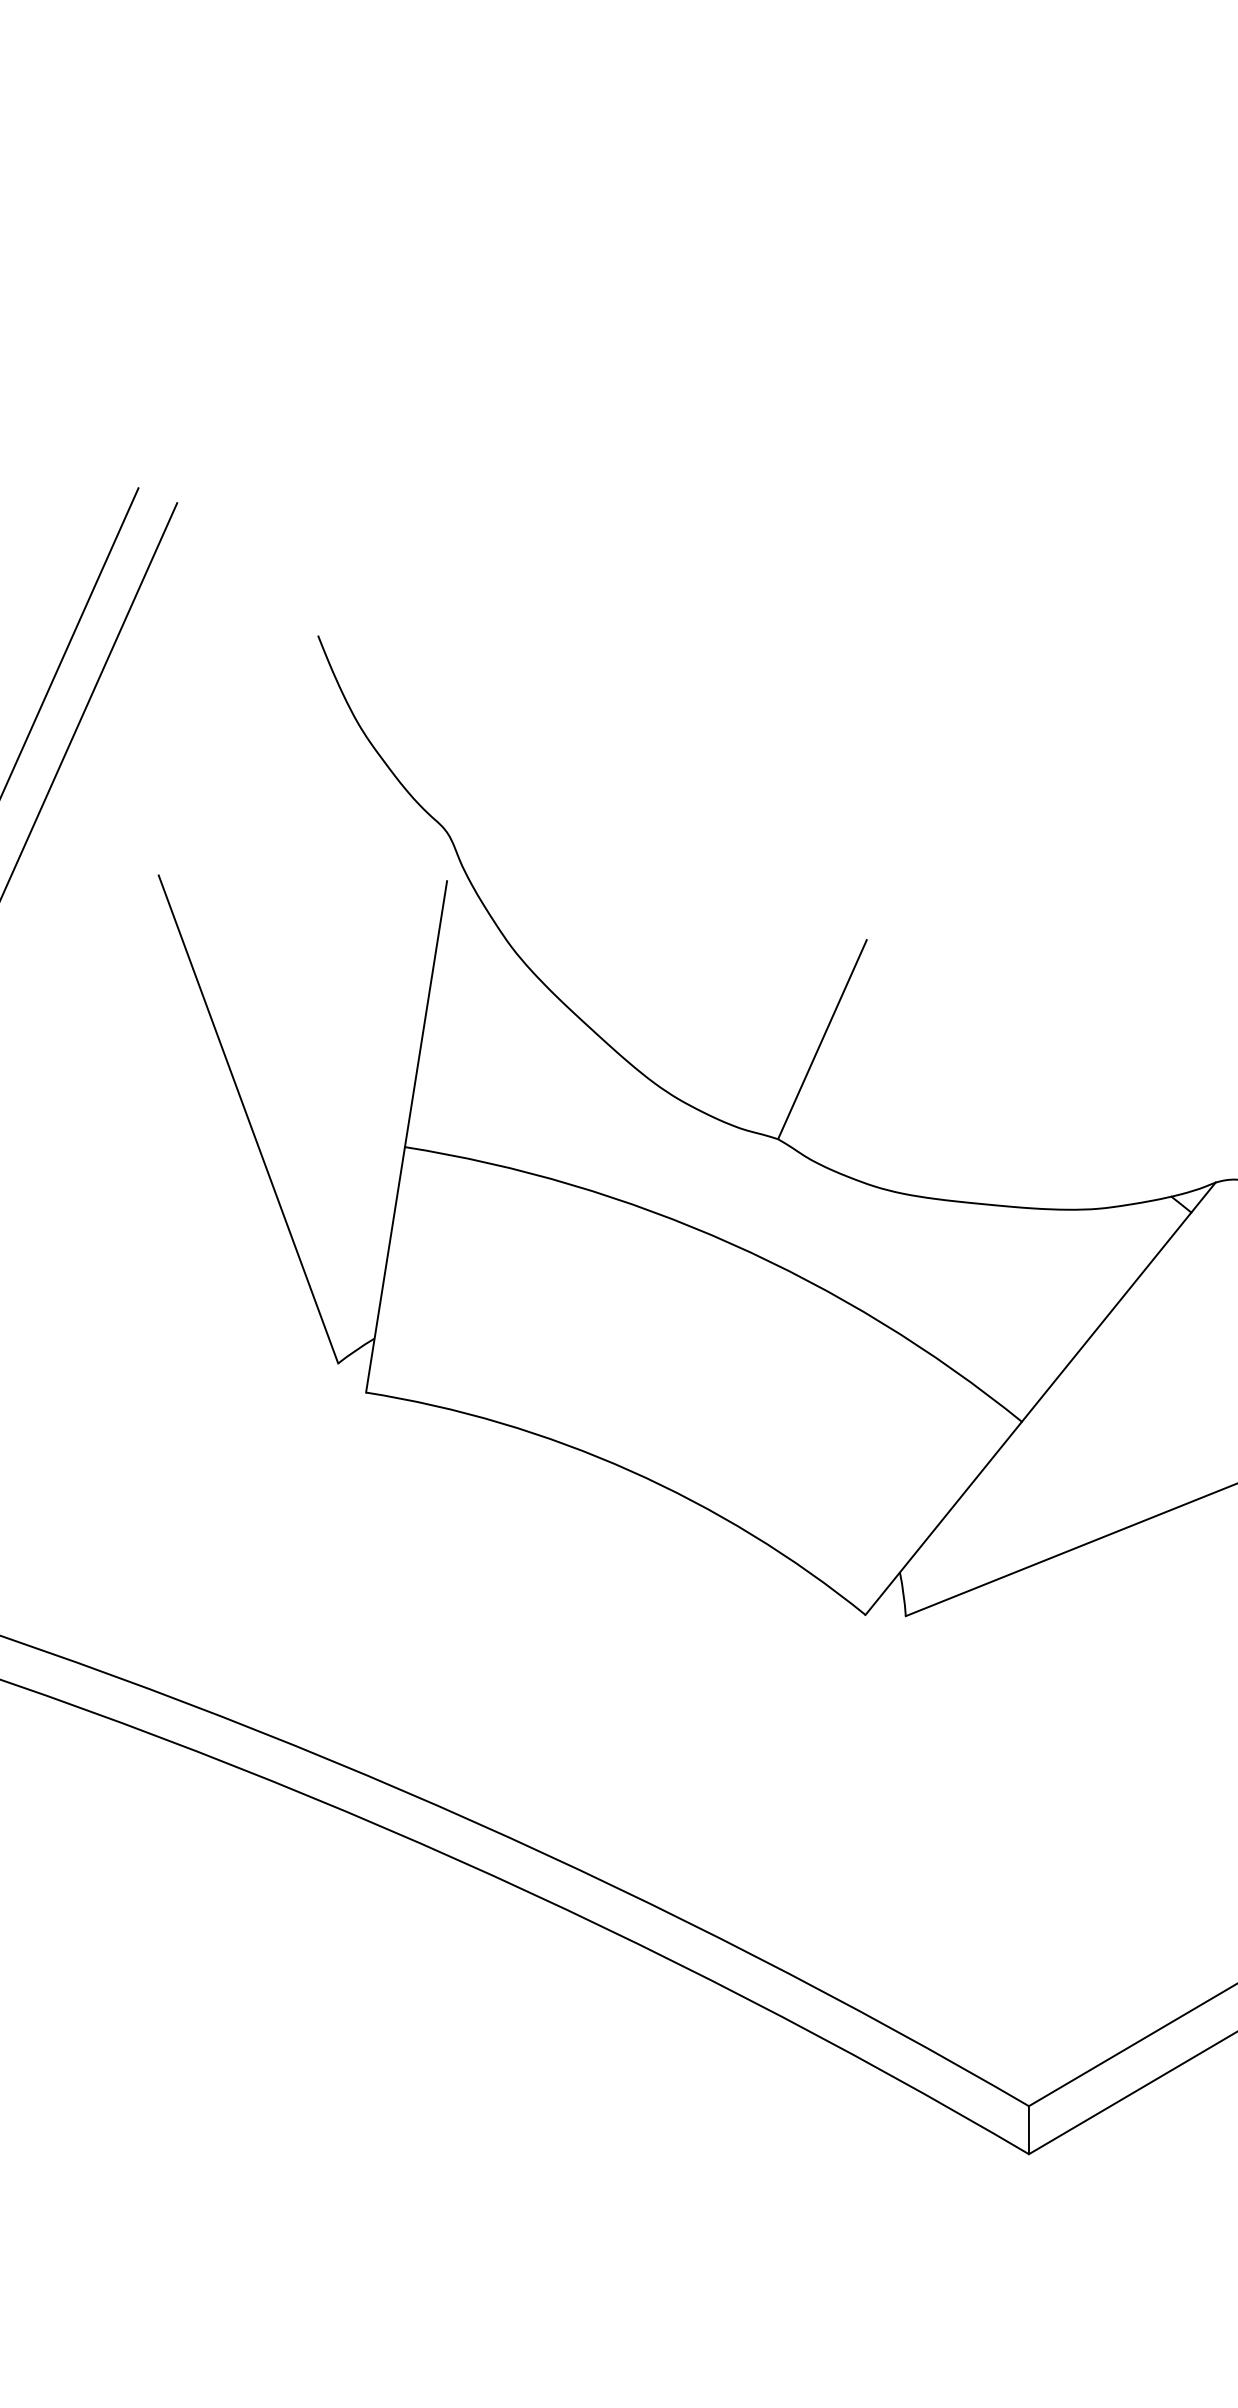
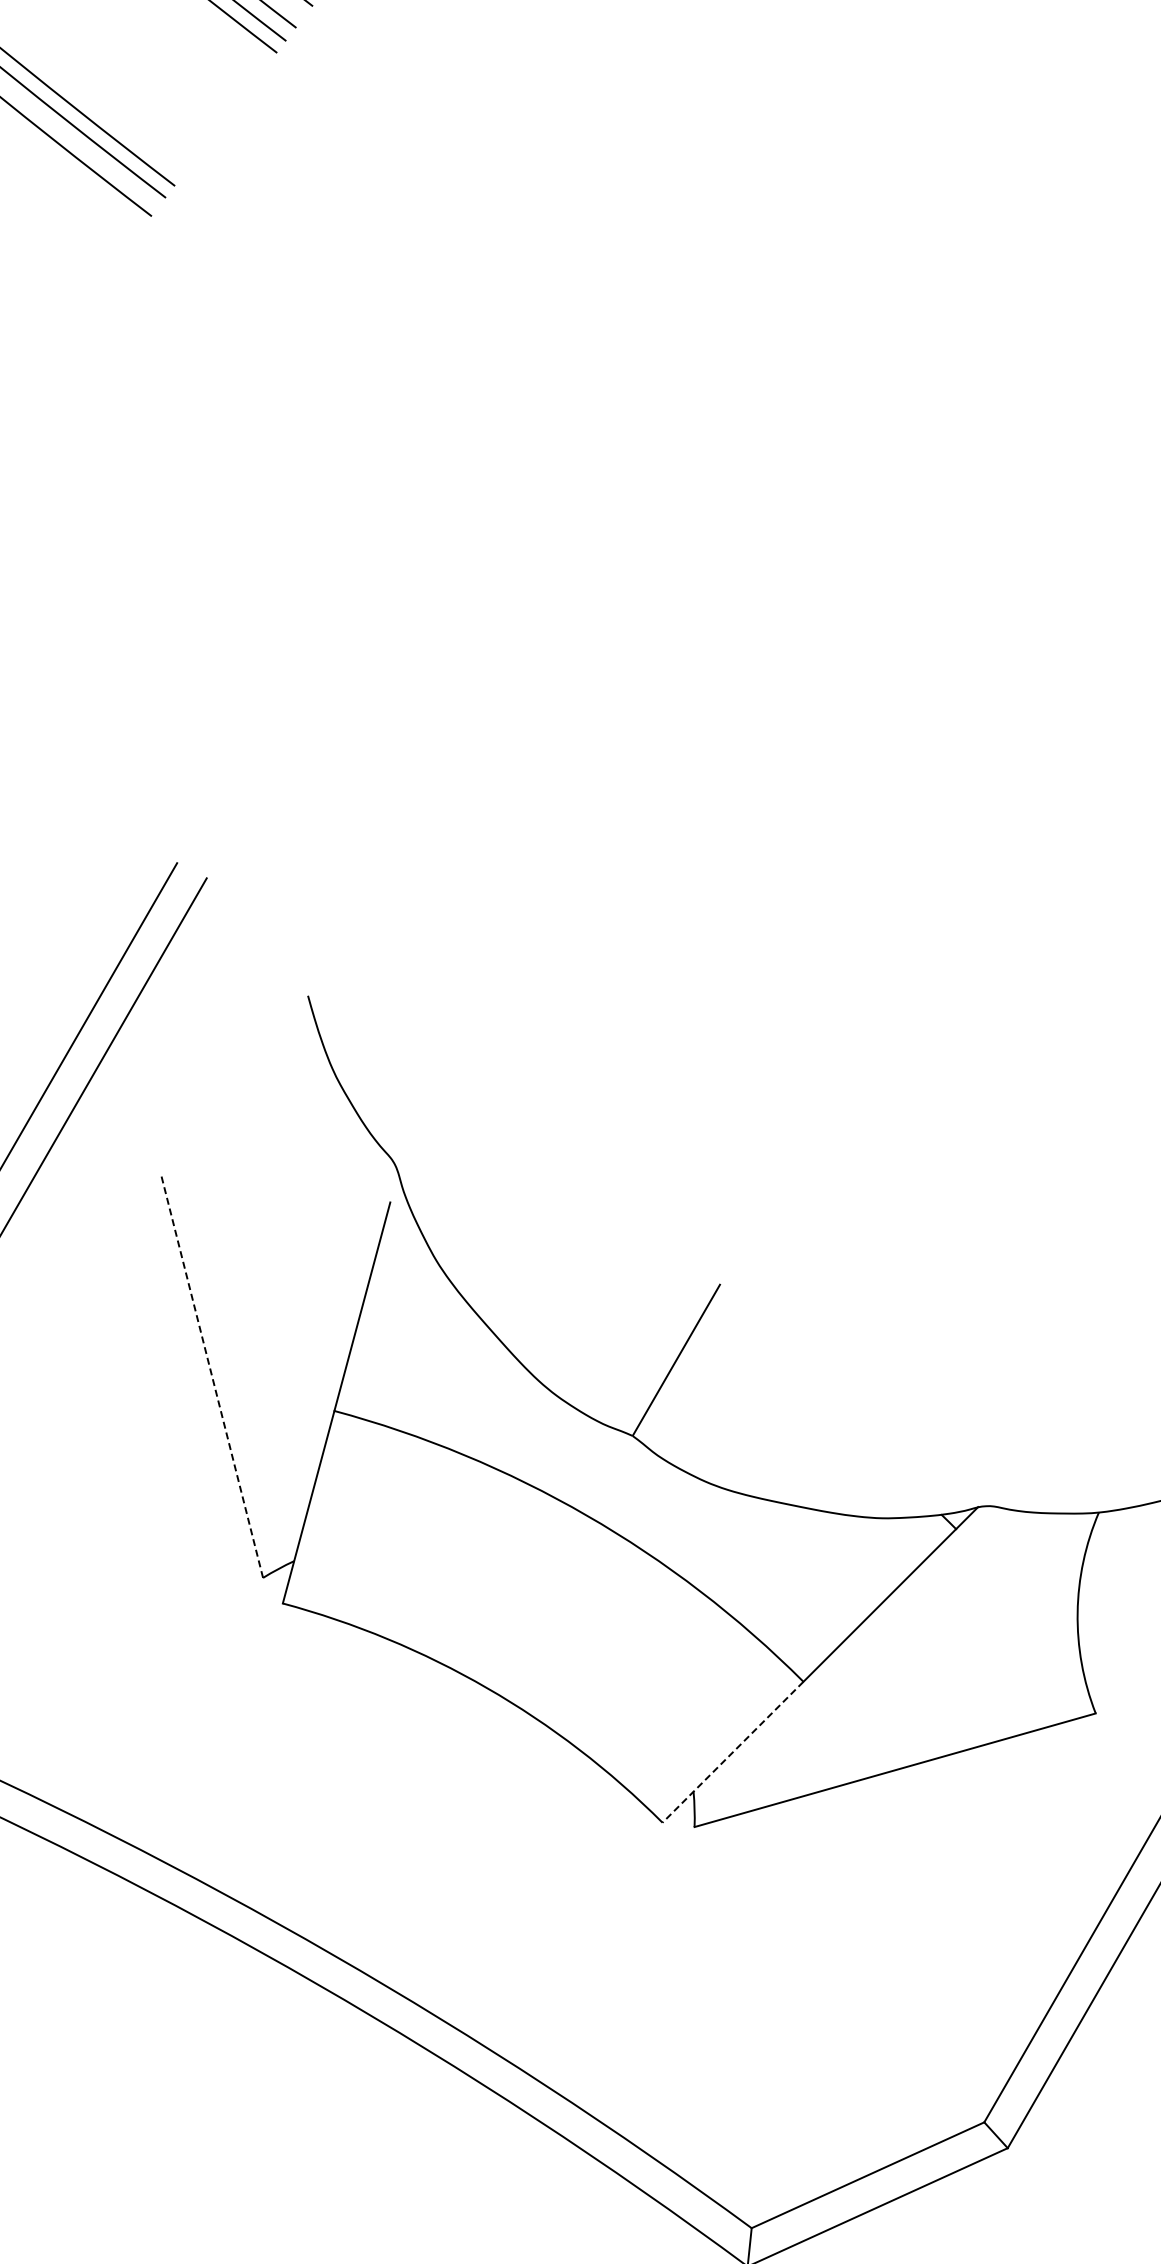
line: (247, 1119) -> (211, 1375), solid -> dashed
line: (944, 1518) -> (733, 1752), solid -> dashed

